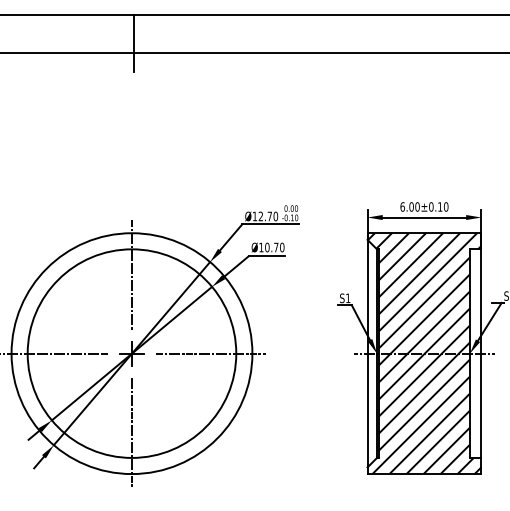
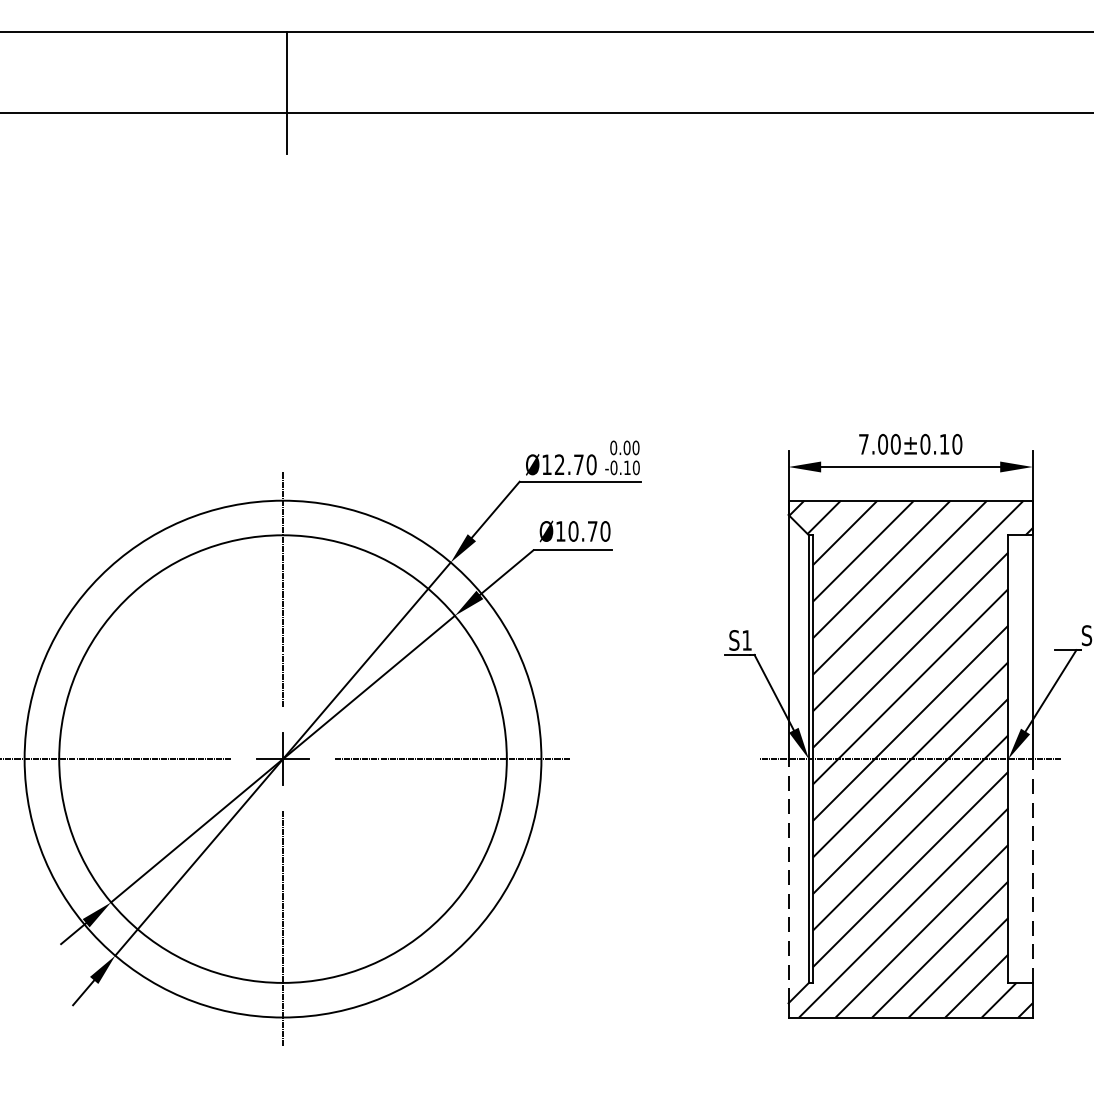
text: (402, 206) -> (863, 443), 6.00±0.10 -> 7.00±0.10
line: (481, 405) -> (1033, 870), solid -> dashed
line: (367, 410) -> (788, 881), solid -> dashed

